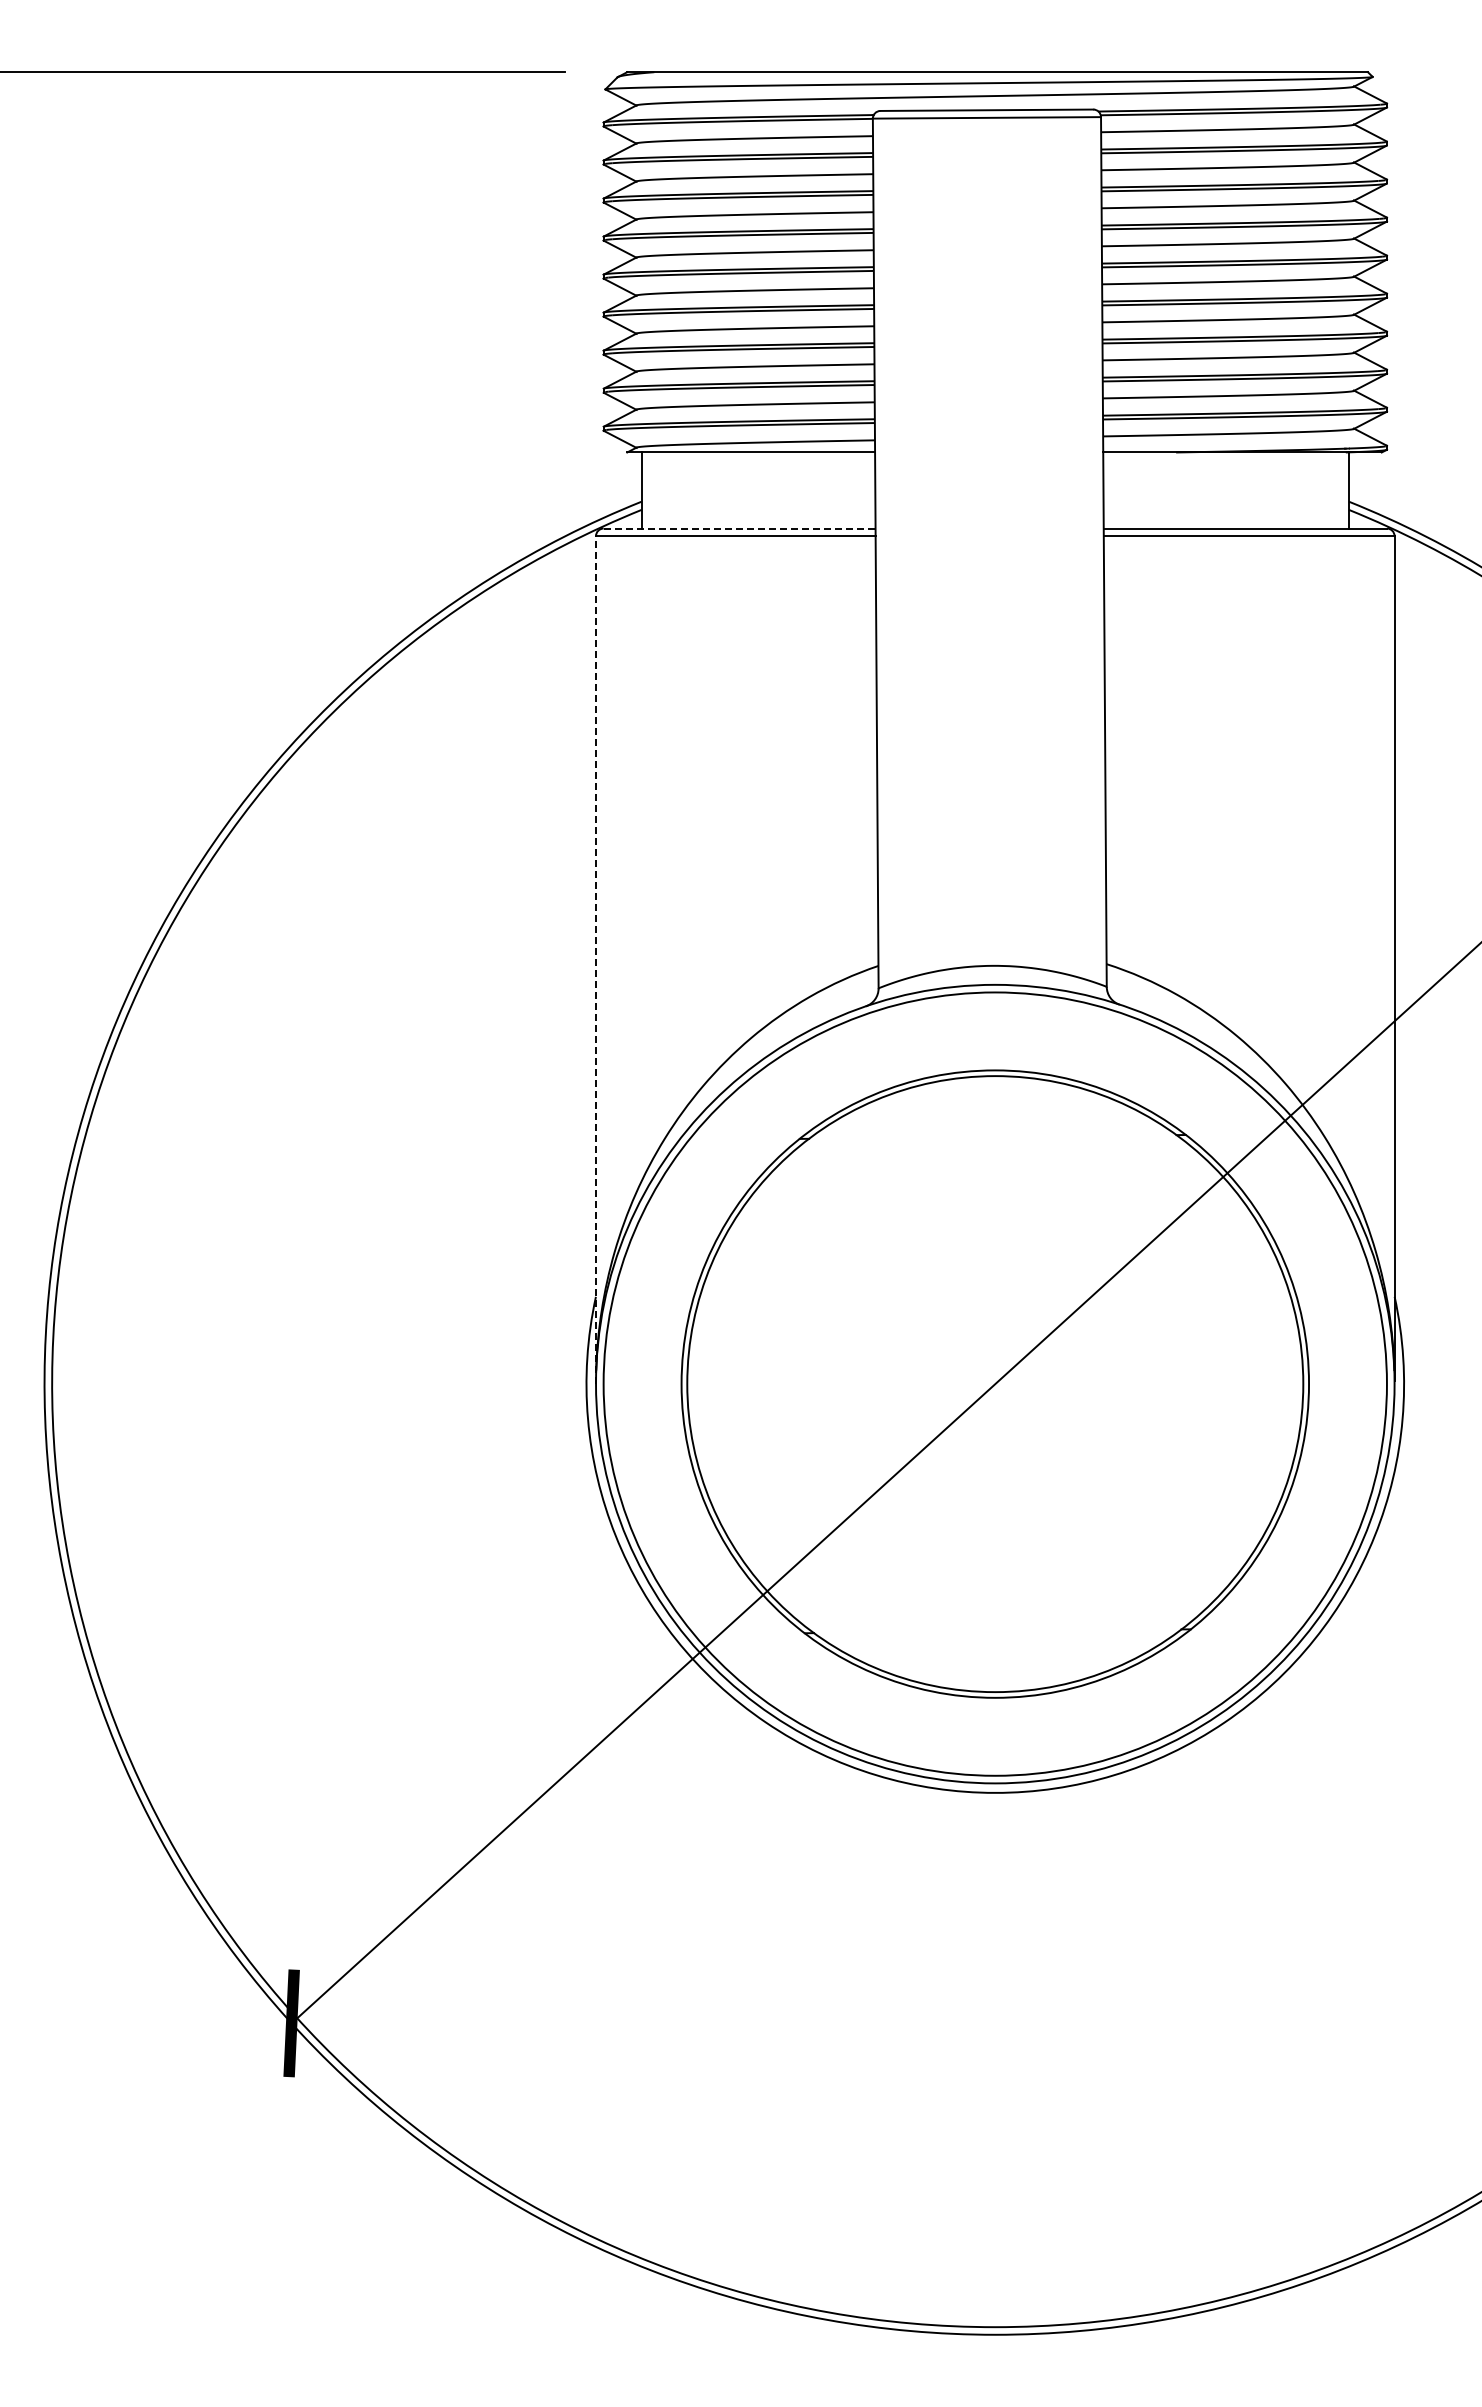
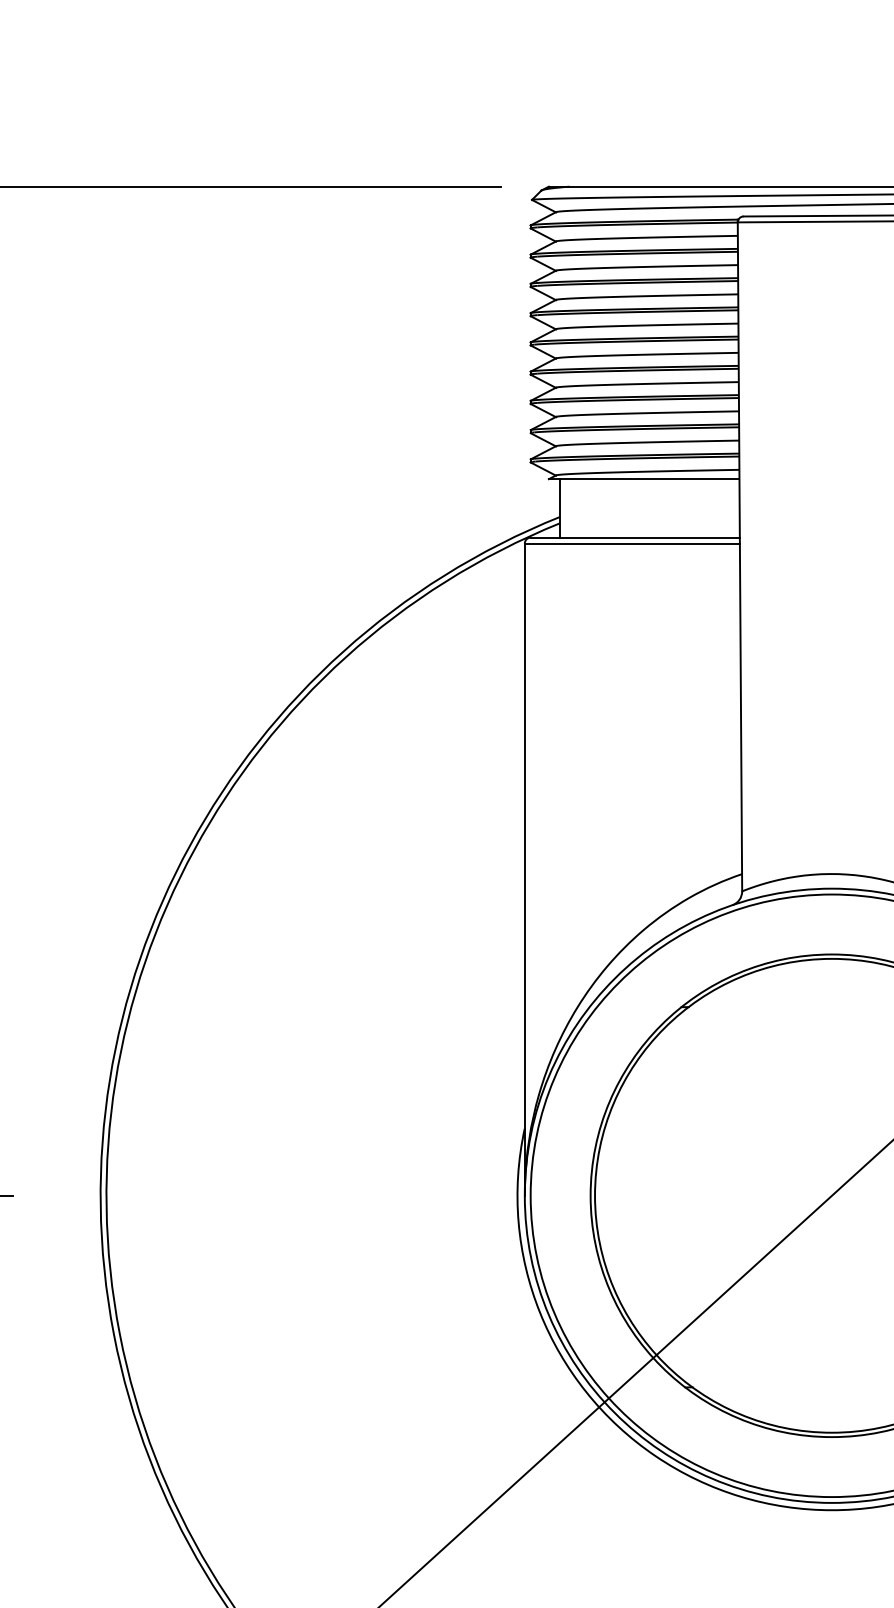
line: (739, 528) -> (635, 537), dashed -> solid
line: (596, 960) -> (525, 869), dashed -> solid

